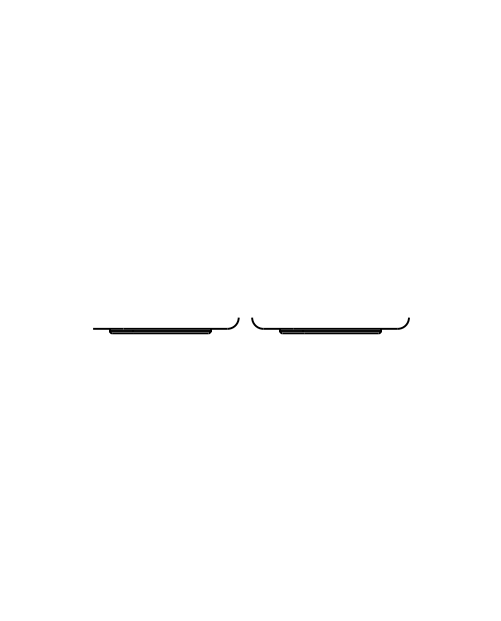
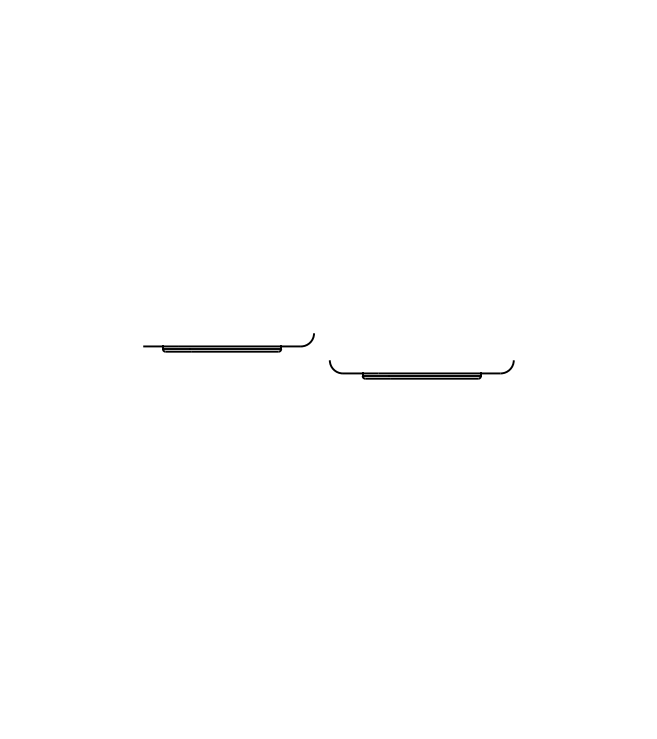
part: (165, 325) -> (228, 342), moved

